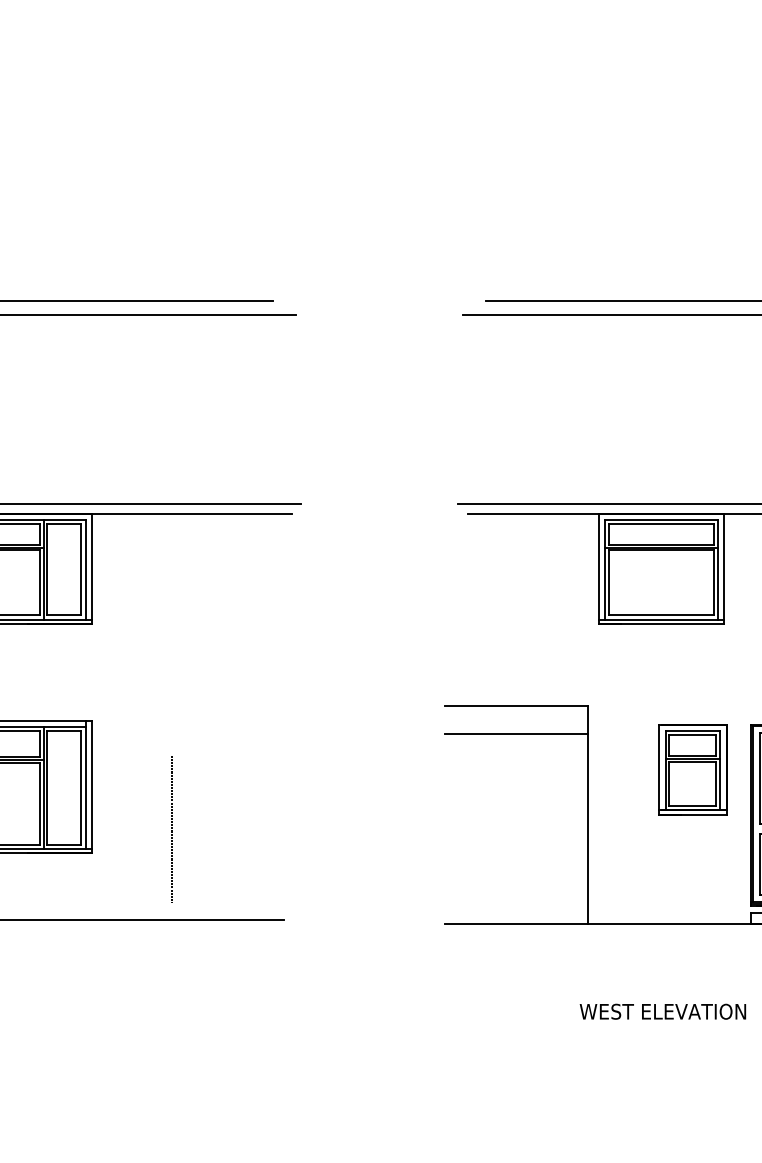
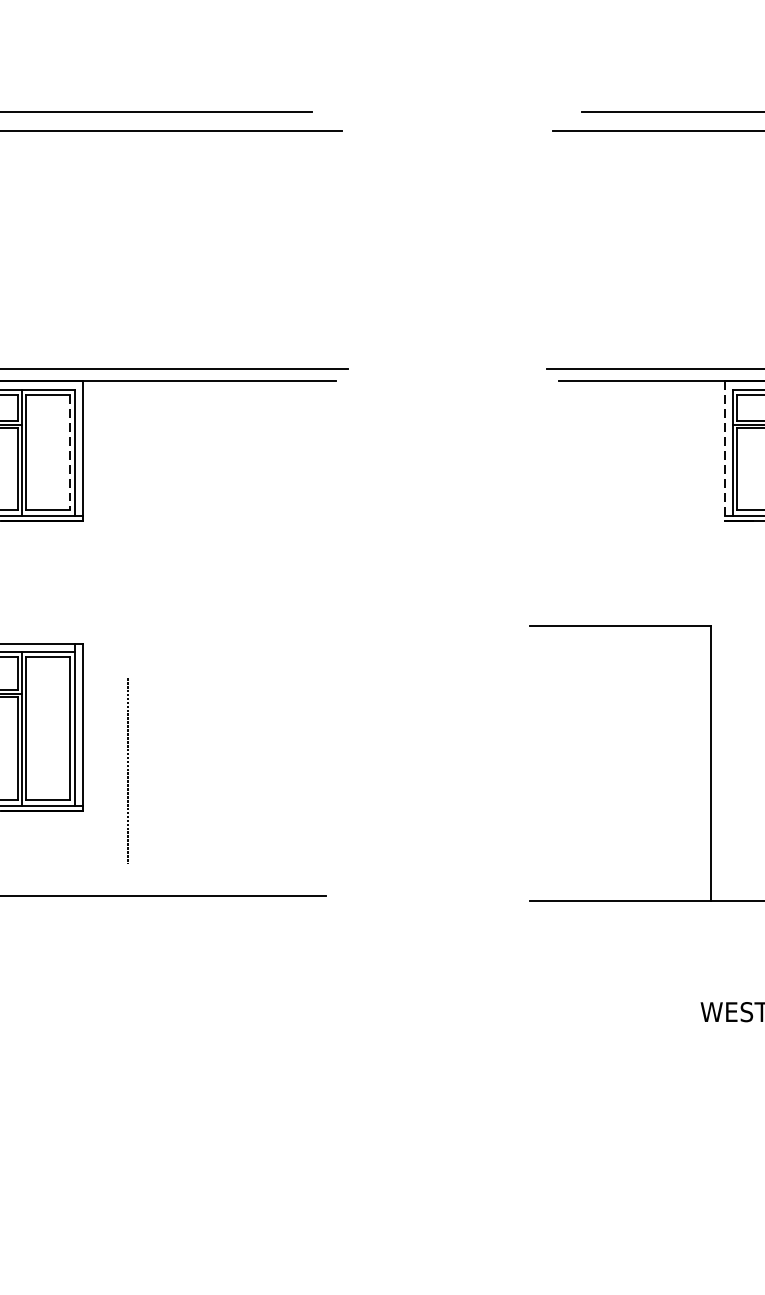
line: (81, 569) -> (69, 452), solid -> dashed
line: (598, 569) -> (724, 452), solid -> dashed
line: (515, 733) -> (619, 659), removed
line: (171, 828) -> (128, 769), moved

